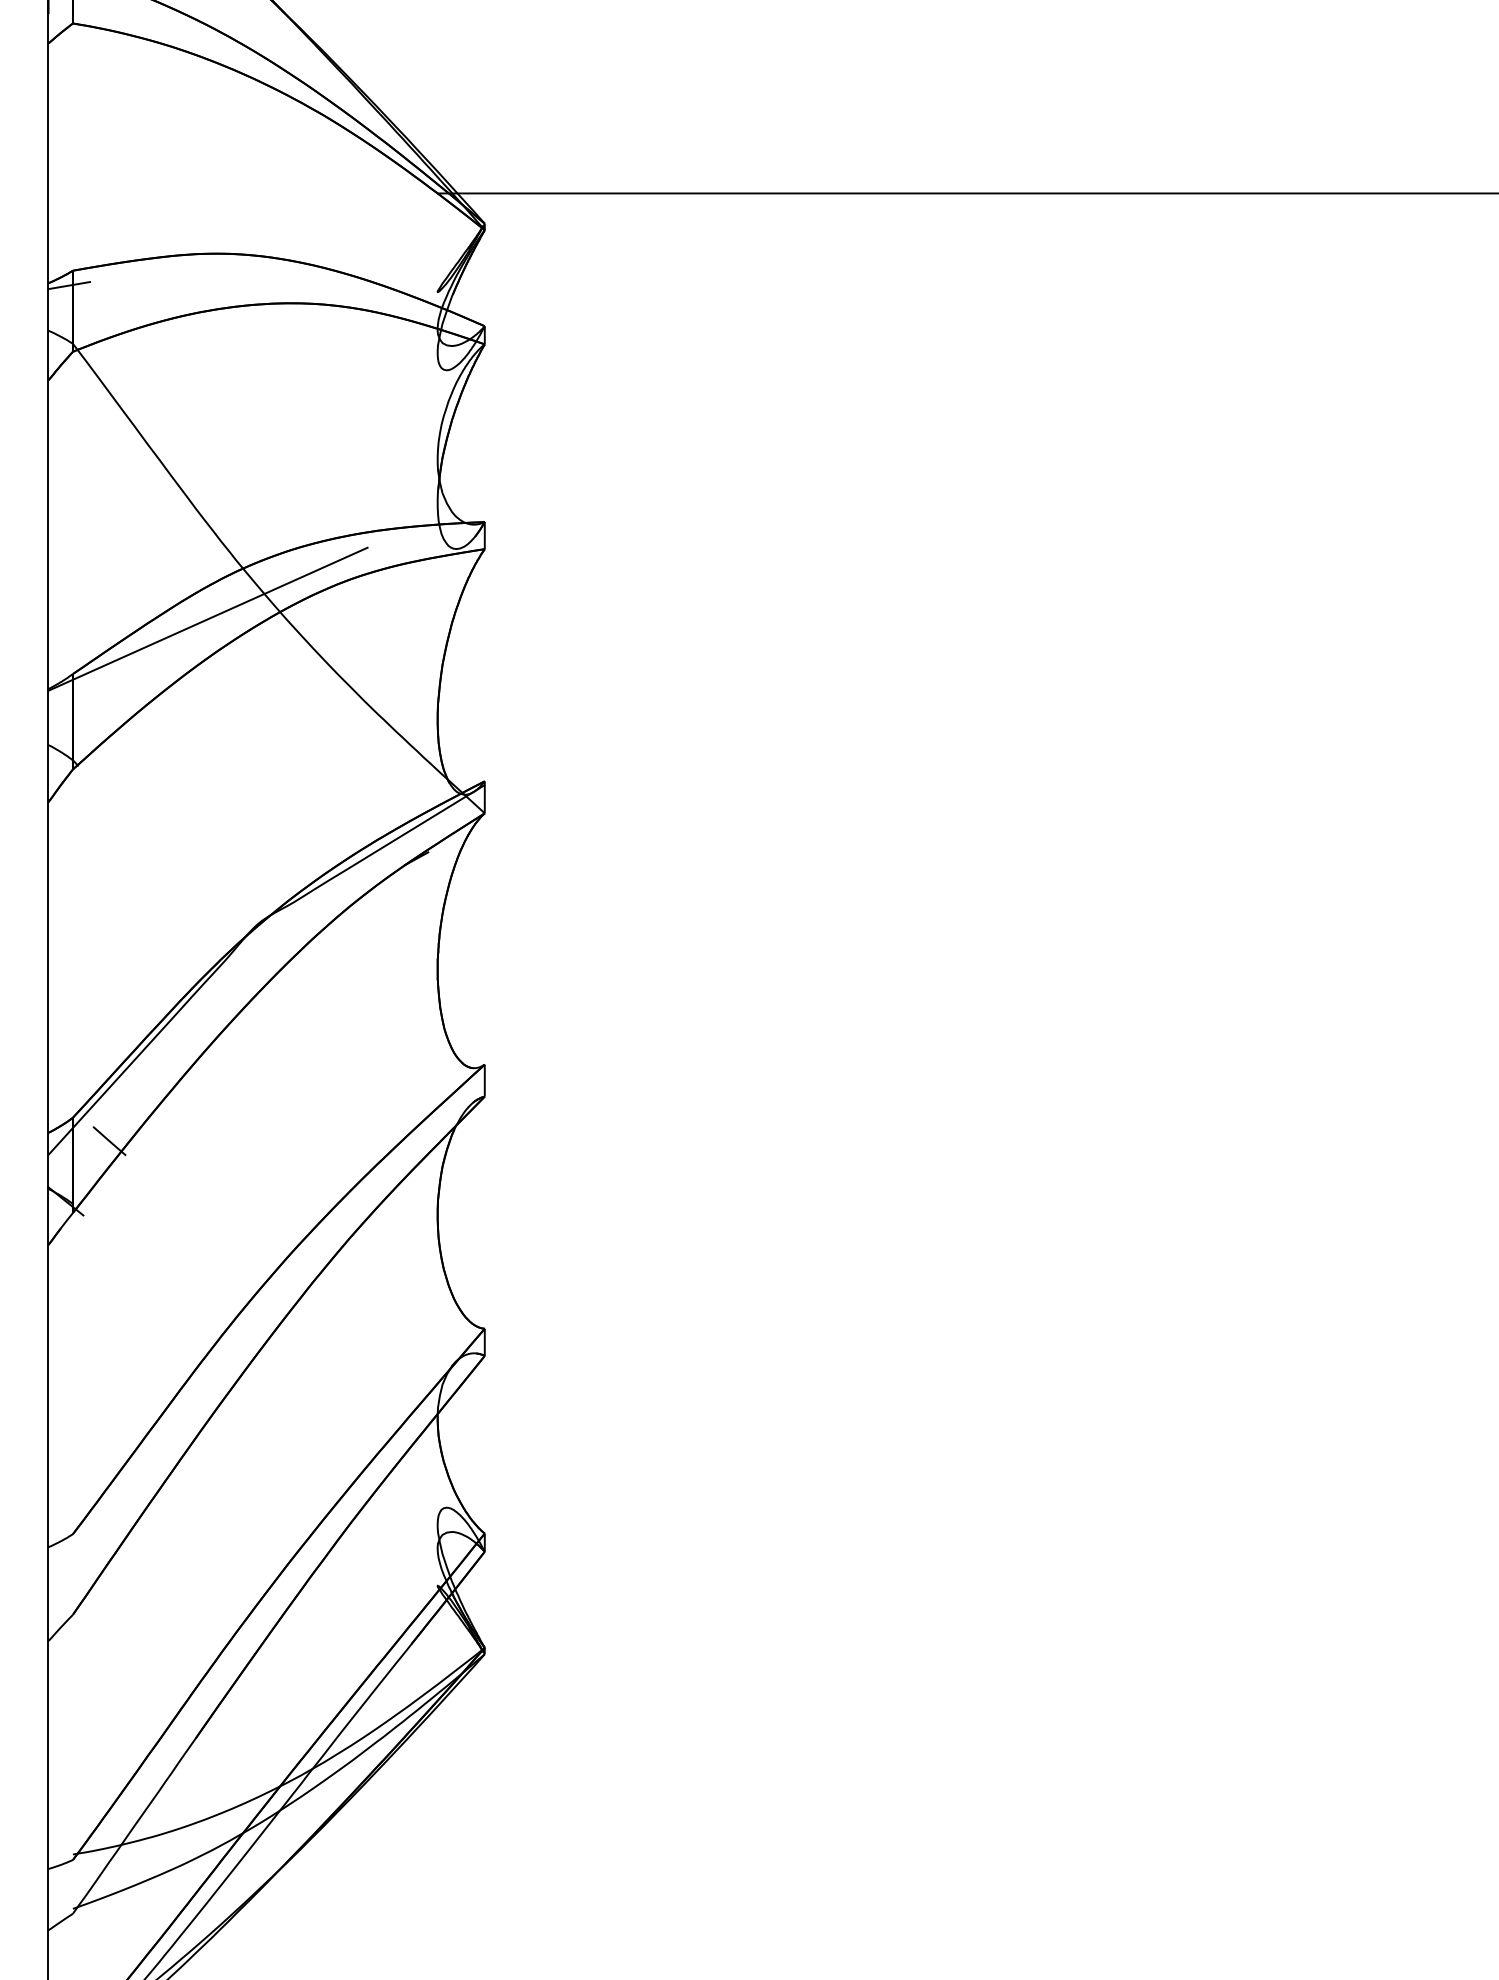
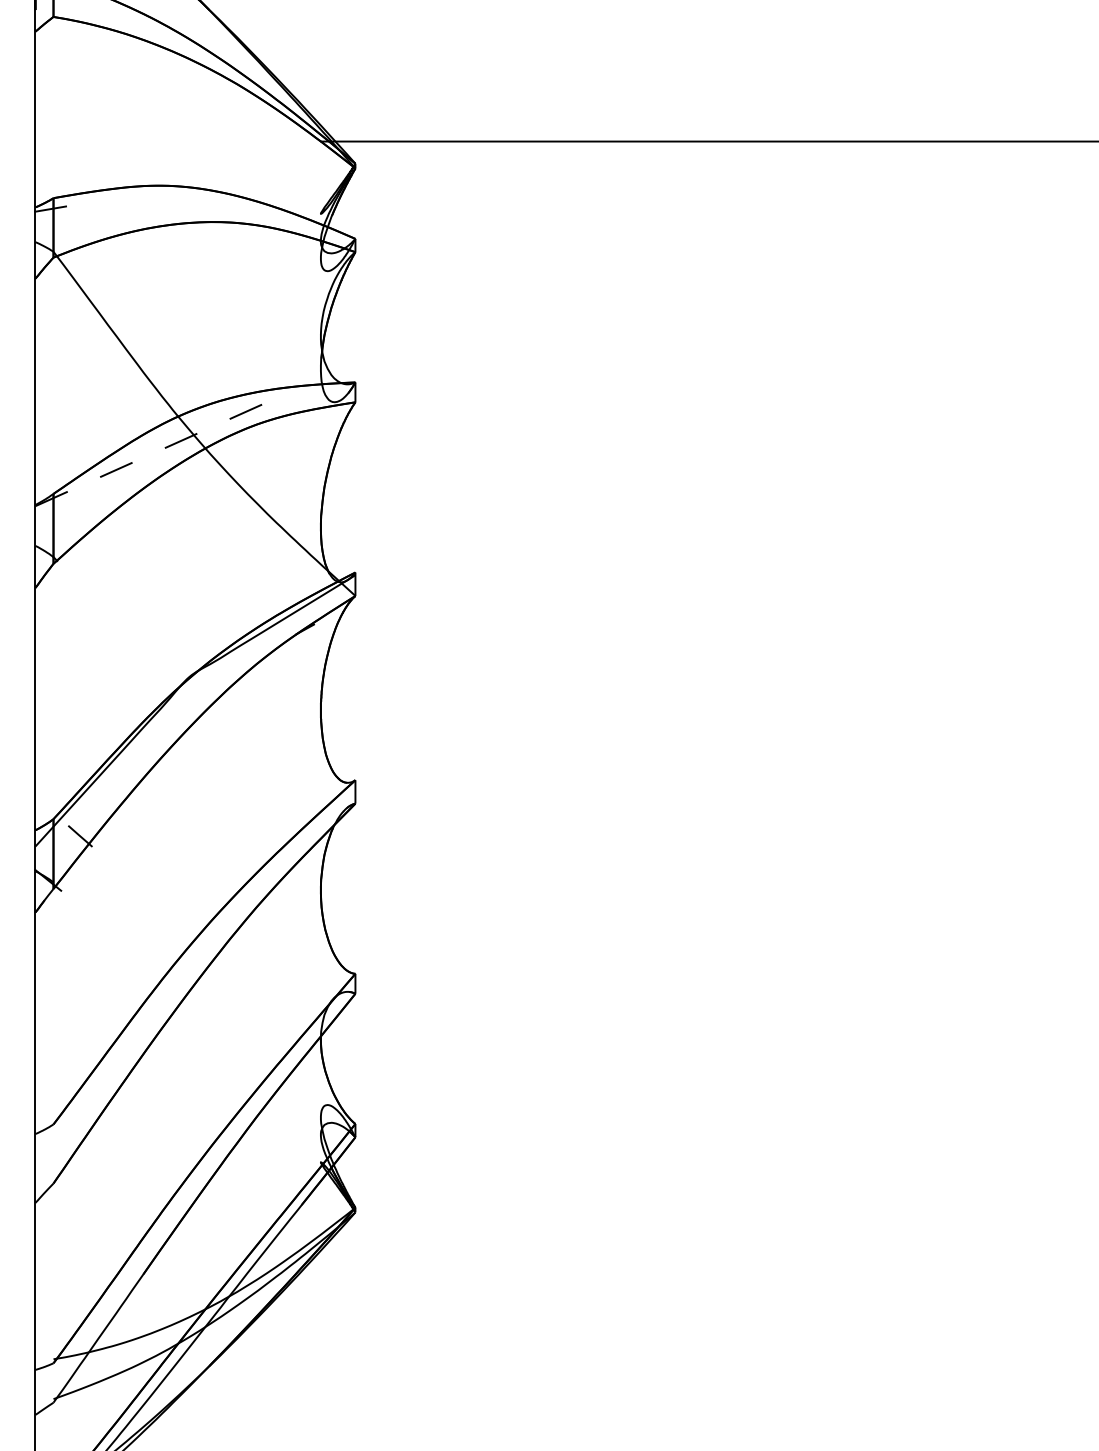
line: (208, 619) -> (152, 453), solid -> dashed

